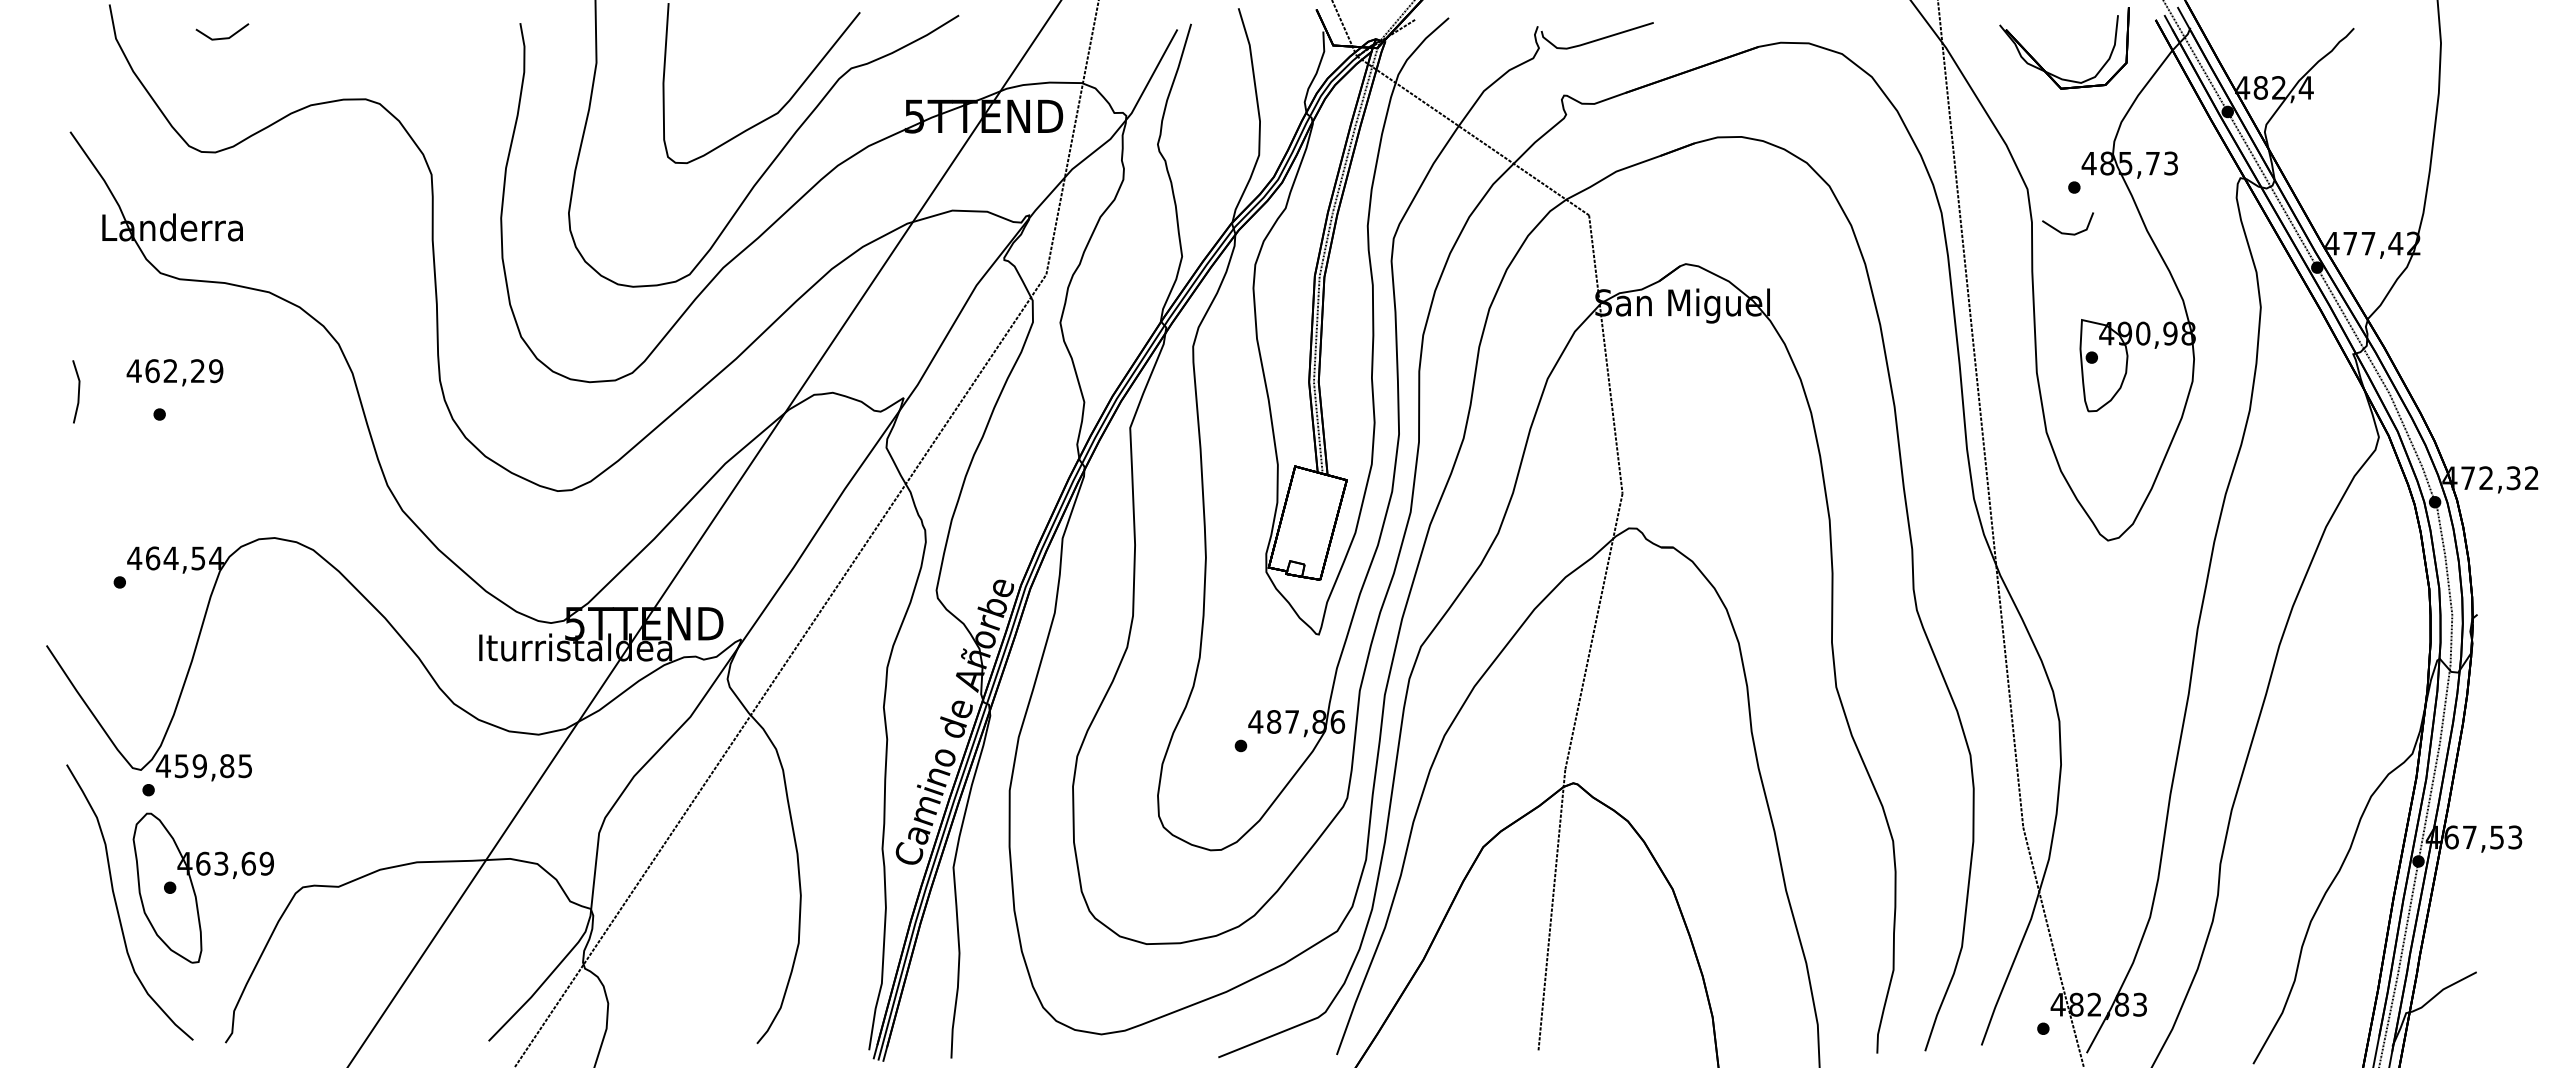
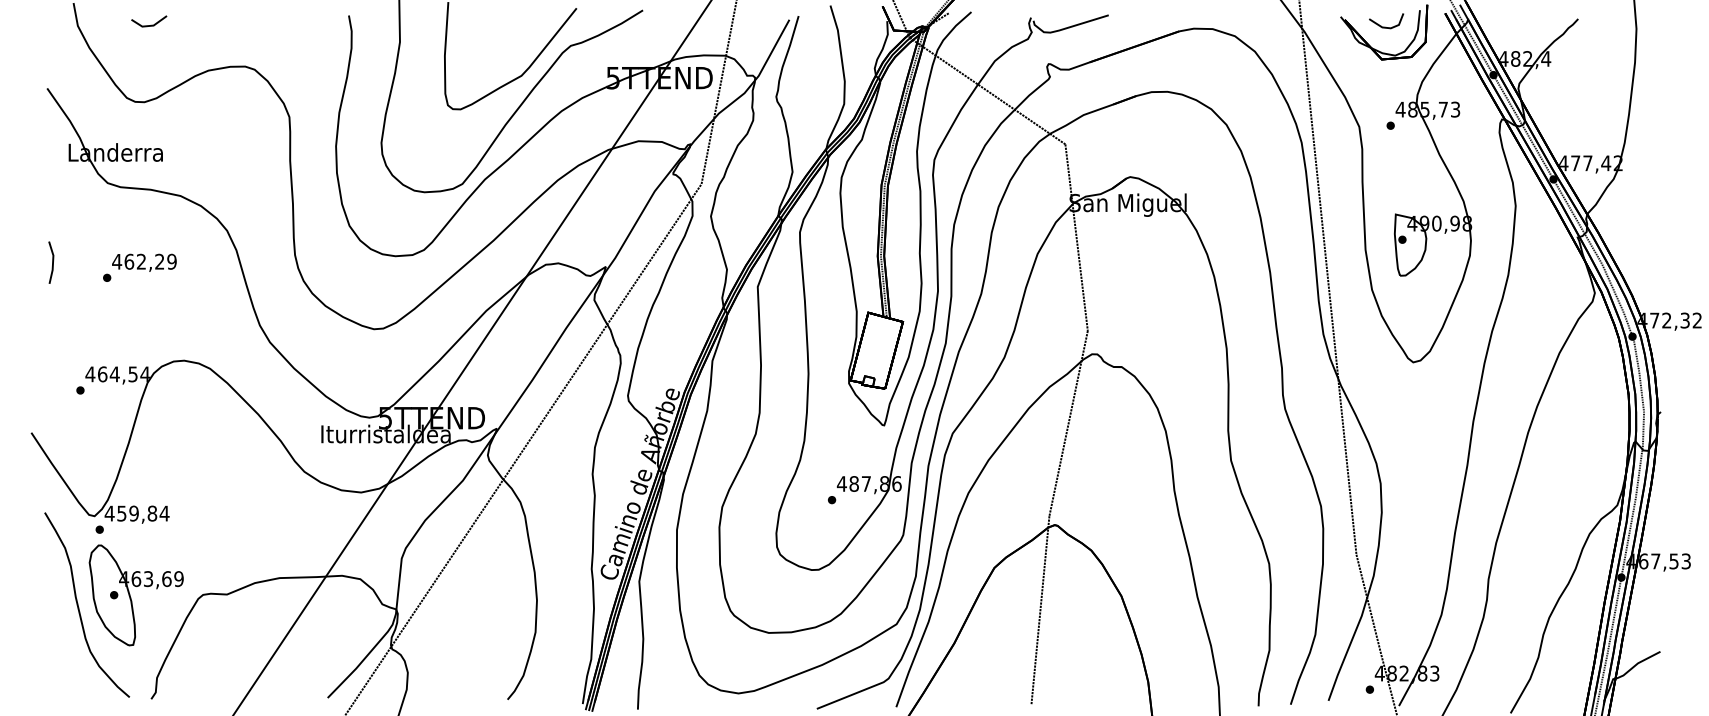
part: (2068, 224) -> (1386, 21), moved
text: (175, 372) -> (144, 262), moved
text: (245, 765) -> (164, 513), 459,85 -> 459,84

